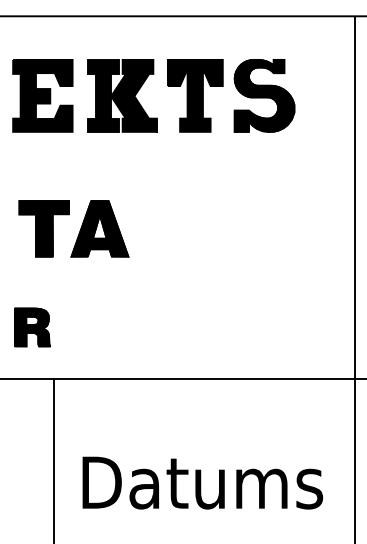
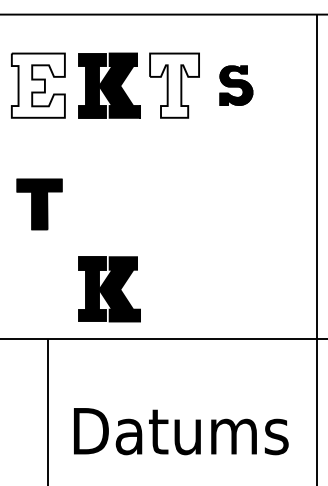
fill: (42, 95) -> (38, 85), removed
fill: (194, 95) -> (173, 85), removed
part: (264, 95) -> (236, 85), size x0.6
part: (99, 228) -> (88, 204), removed
part: (122, 323) -> (109, 289), added
part: (32, 327) -> (29, 292), removed

